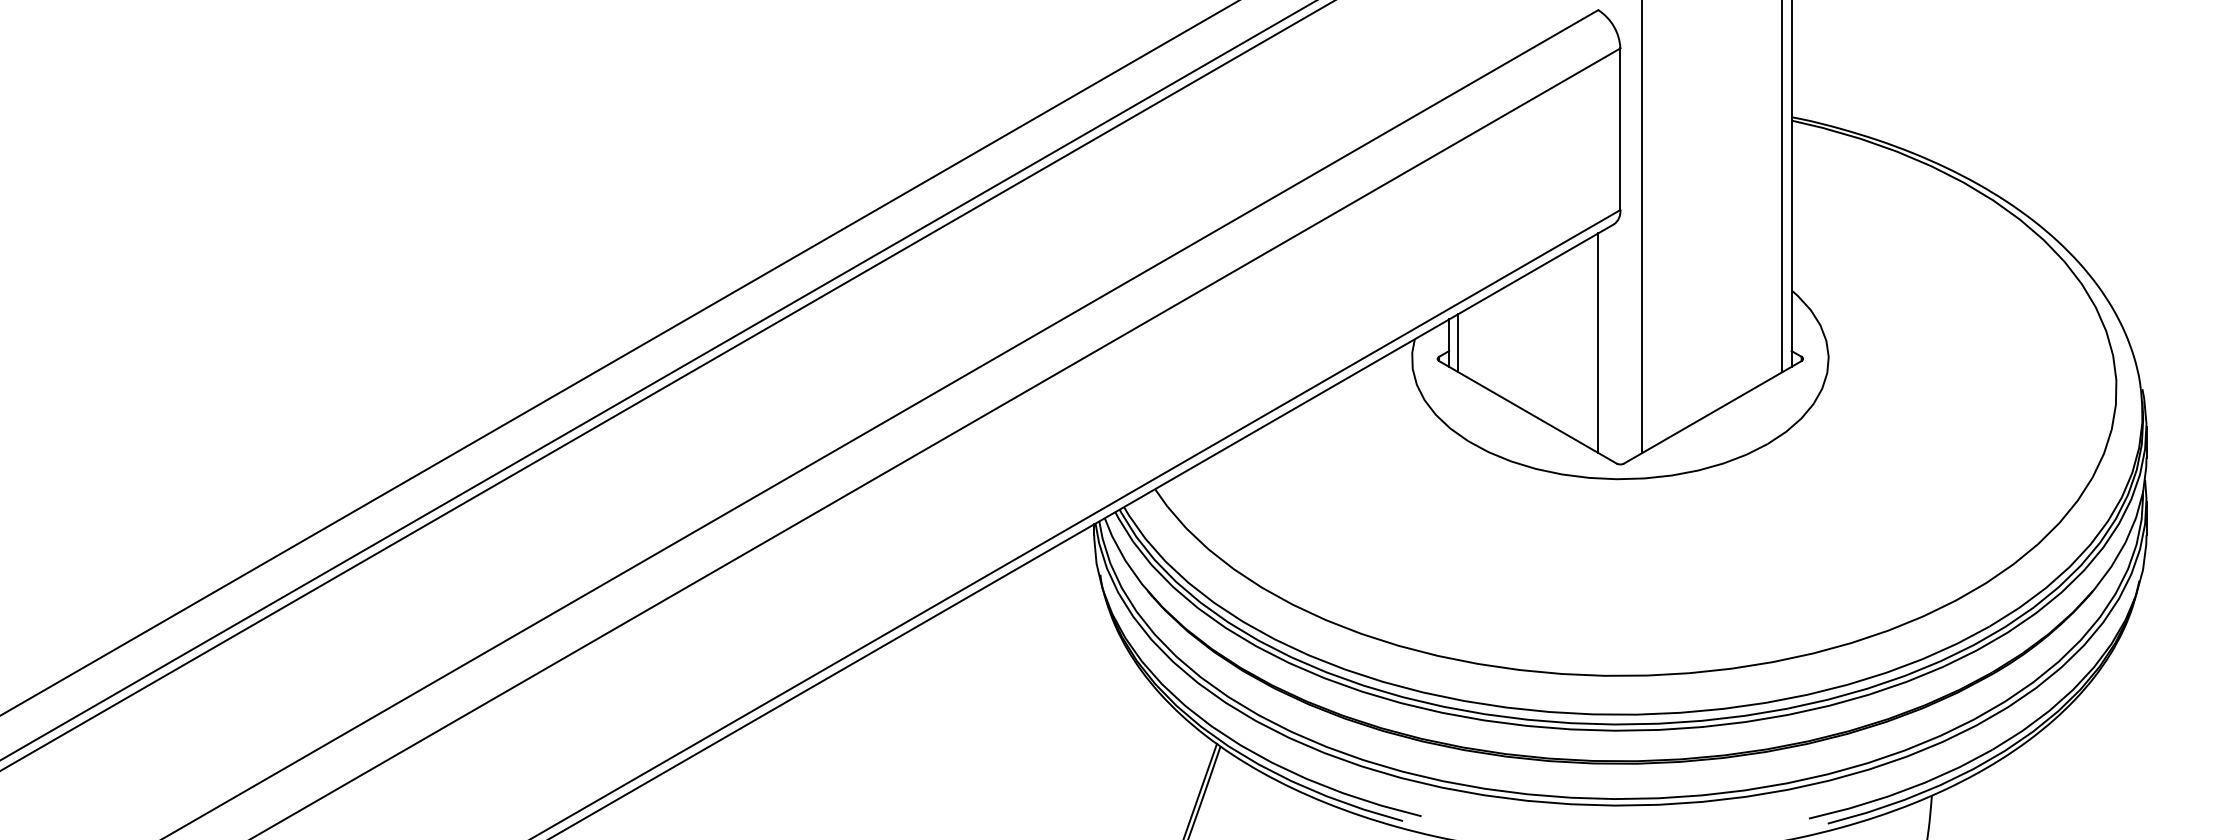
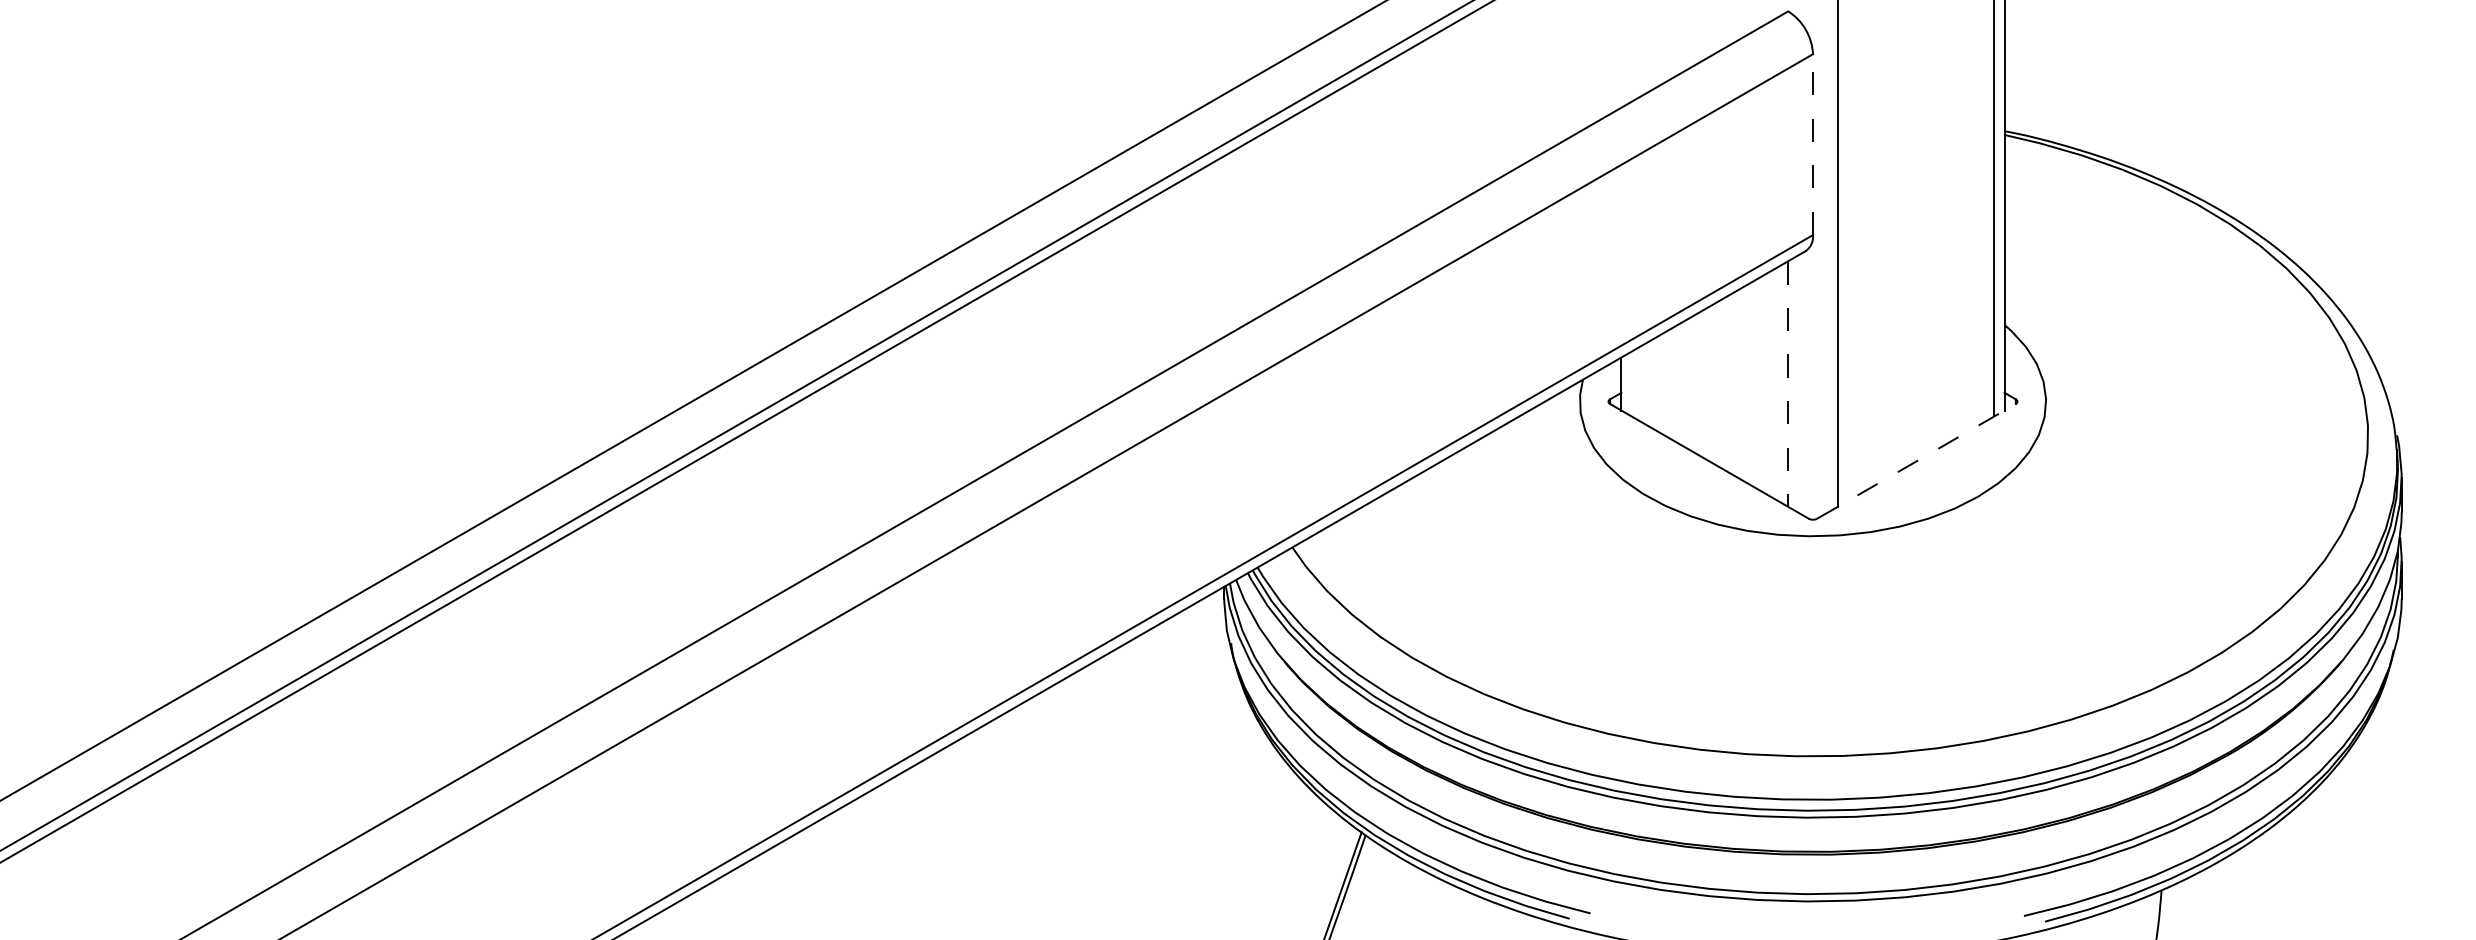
line: (1619, 129) -> (1812, 144), solid -> dashed
line: (1458, 342) -> (1631, 383), removed
line: (1598, 343) -> (1788, 384), solid -> dashed
line: (1712, 412) -> (1916, 461), solid -> dashed

